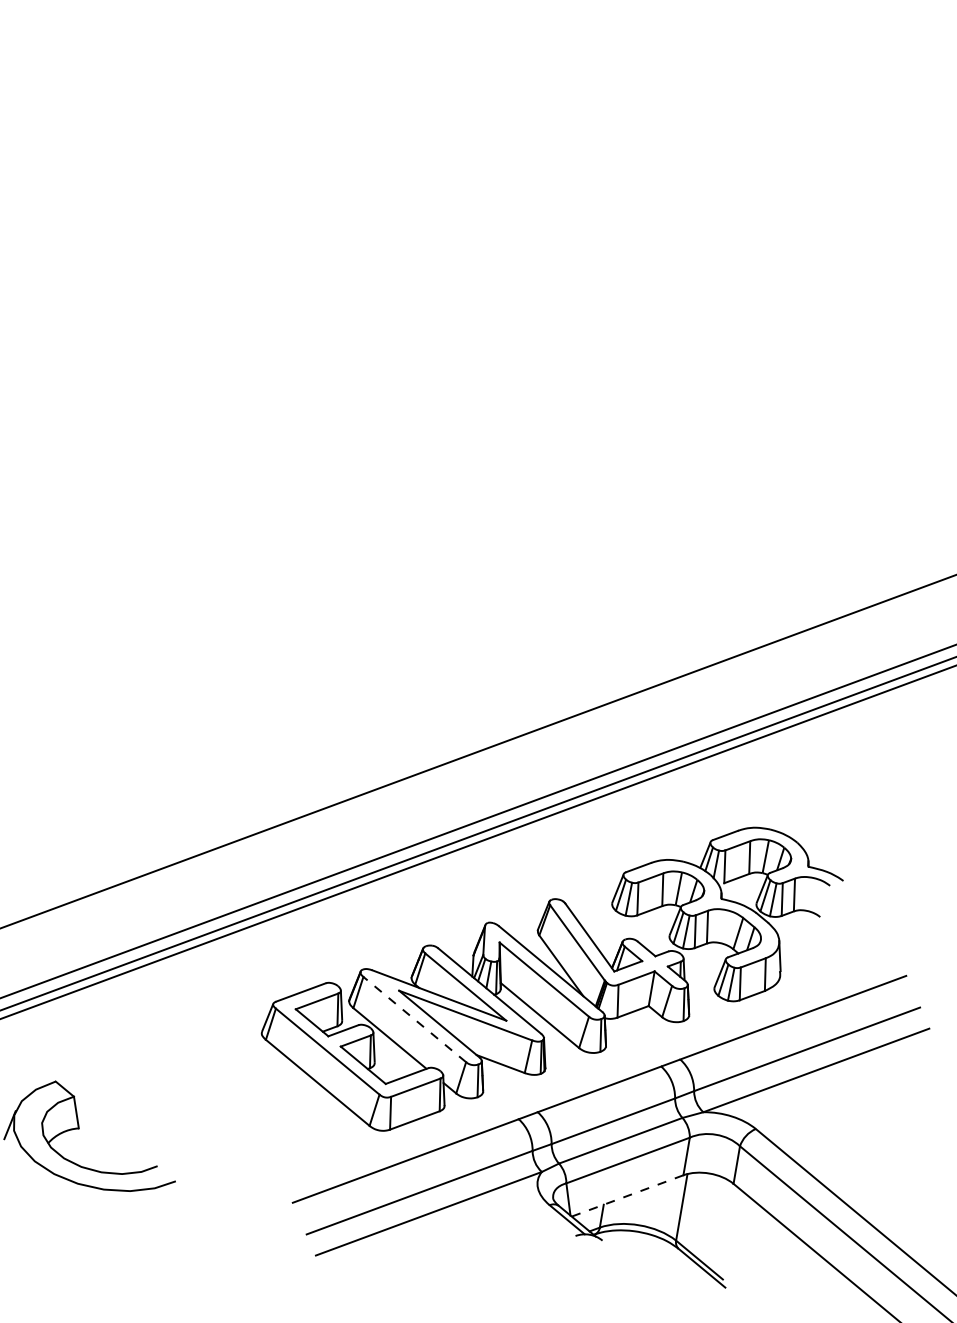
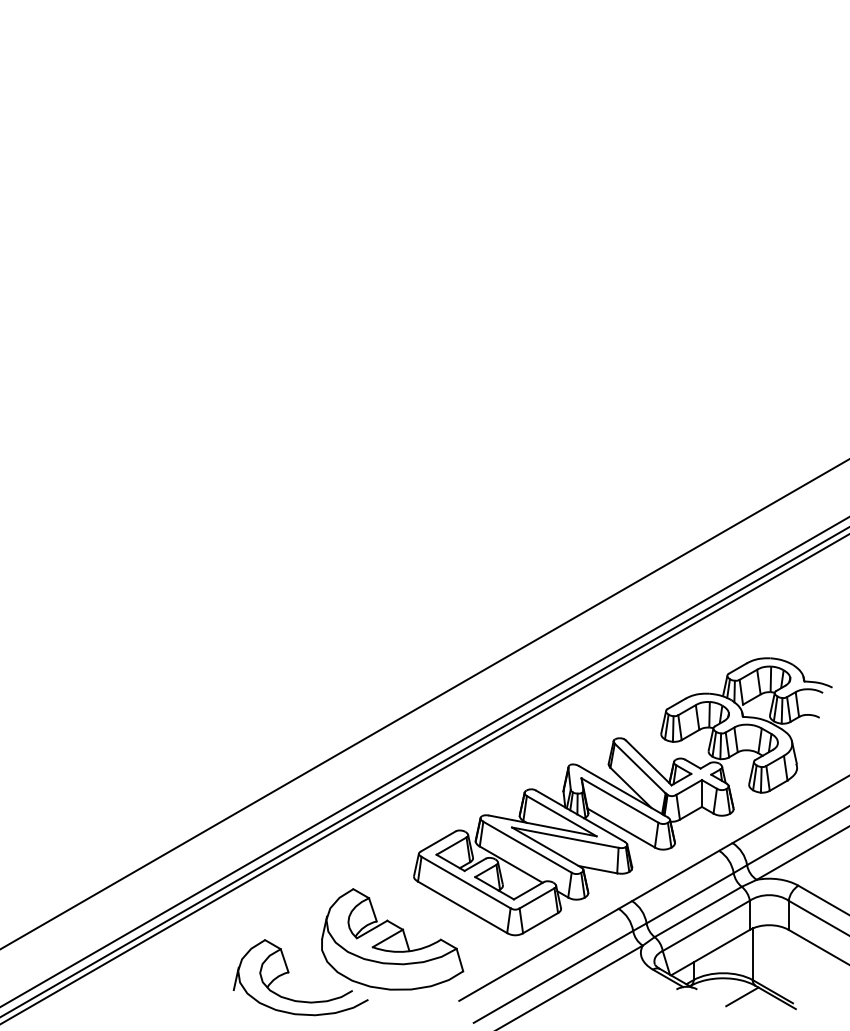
line: (414, 1019) -> (527, 847), dashed -> solid
part: (220, 1108) -> (392, 939), added
line: (627, 1195) -> (710, 952), dashed -> solid
line: (659, 1259) -> (742, 996), added

